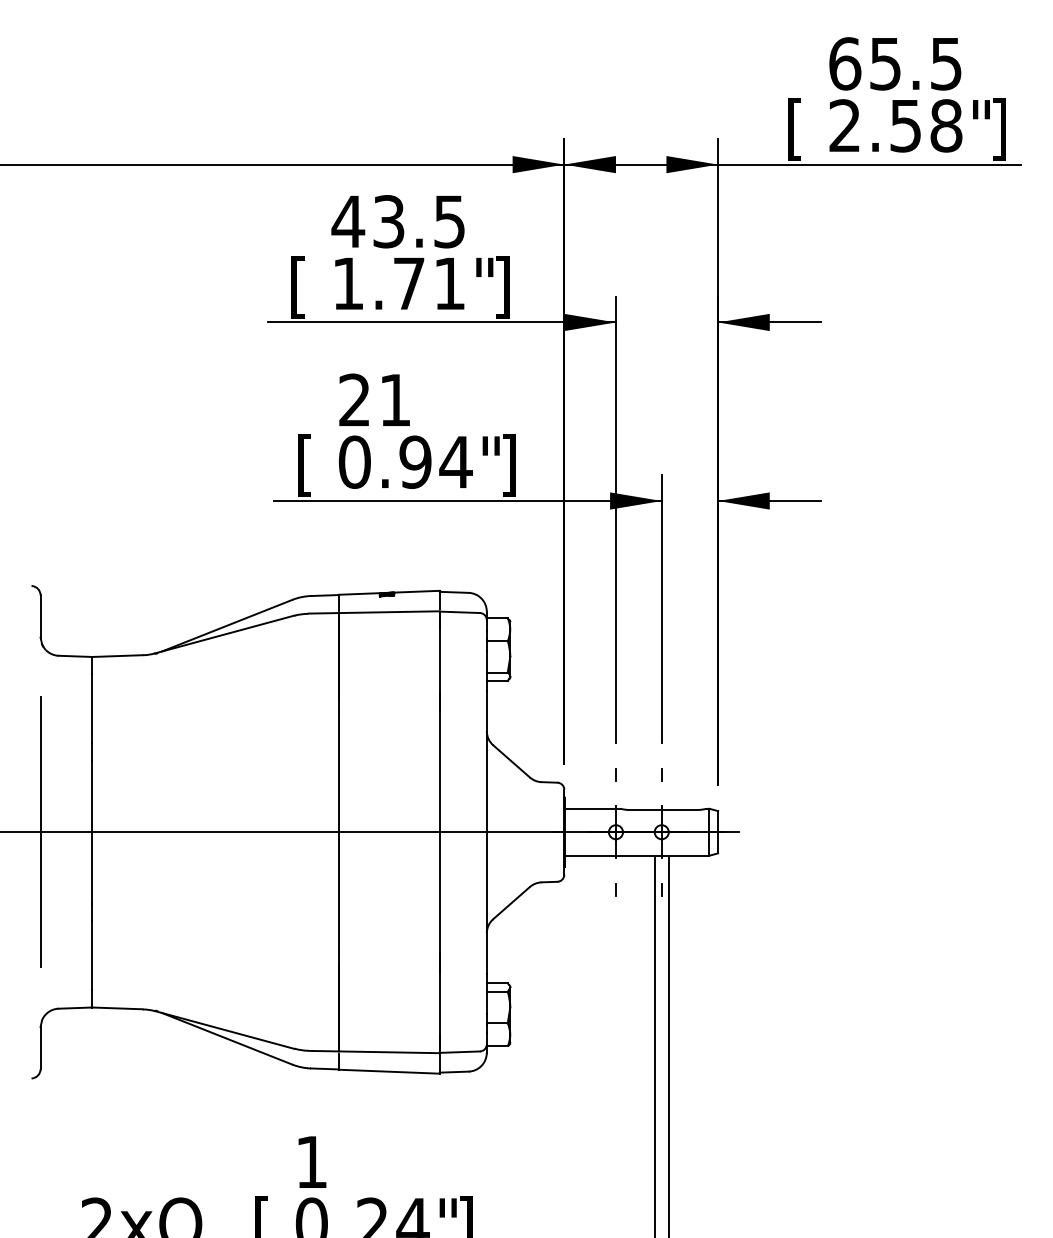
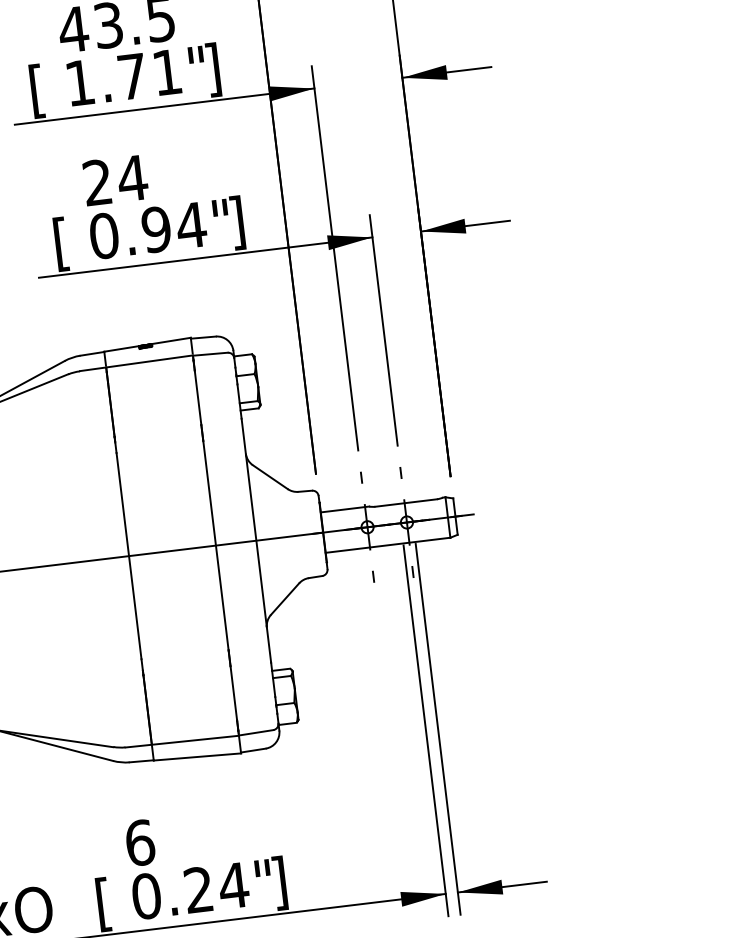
text: (395, 399) -> (132, 177), 21 -> 24
text: (312, 1161) -> (140, 842), 1 -> 6

